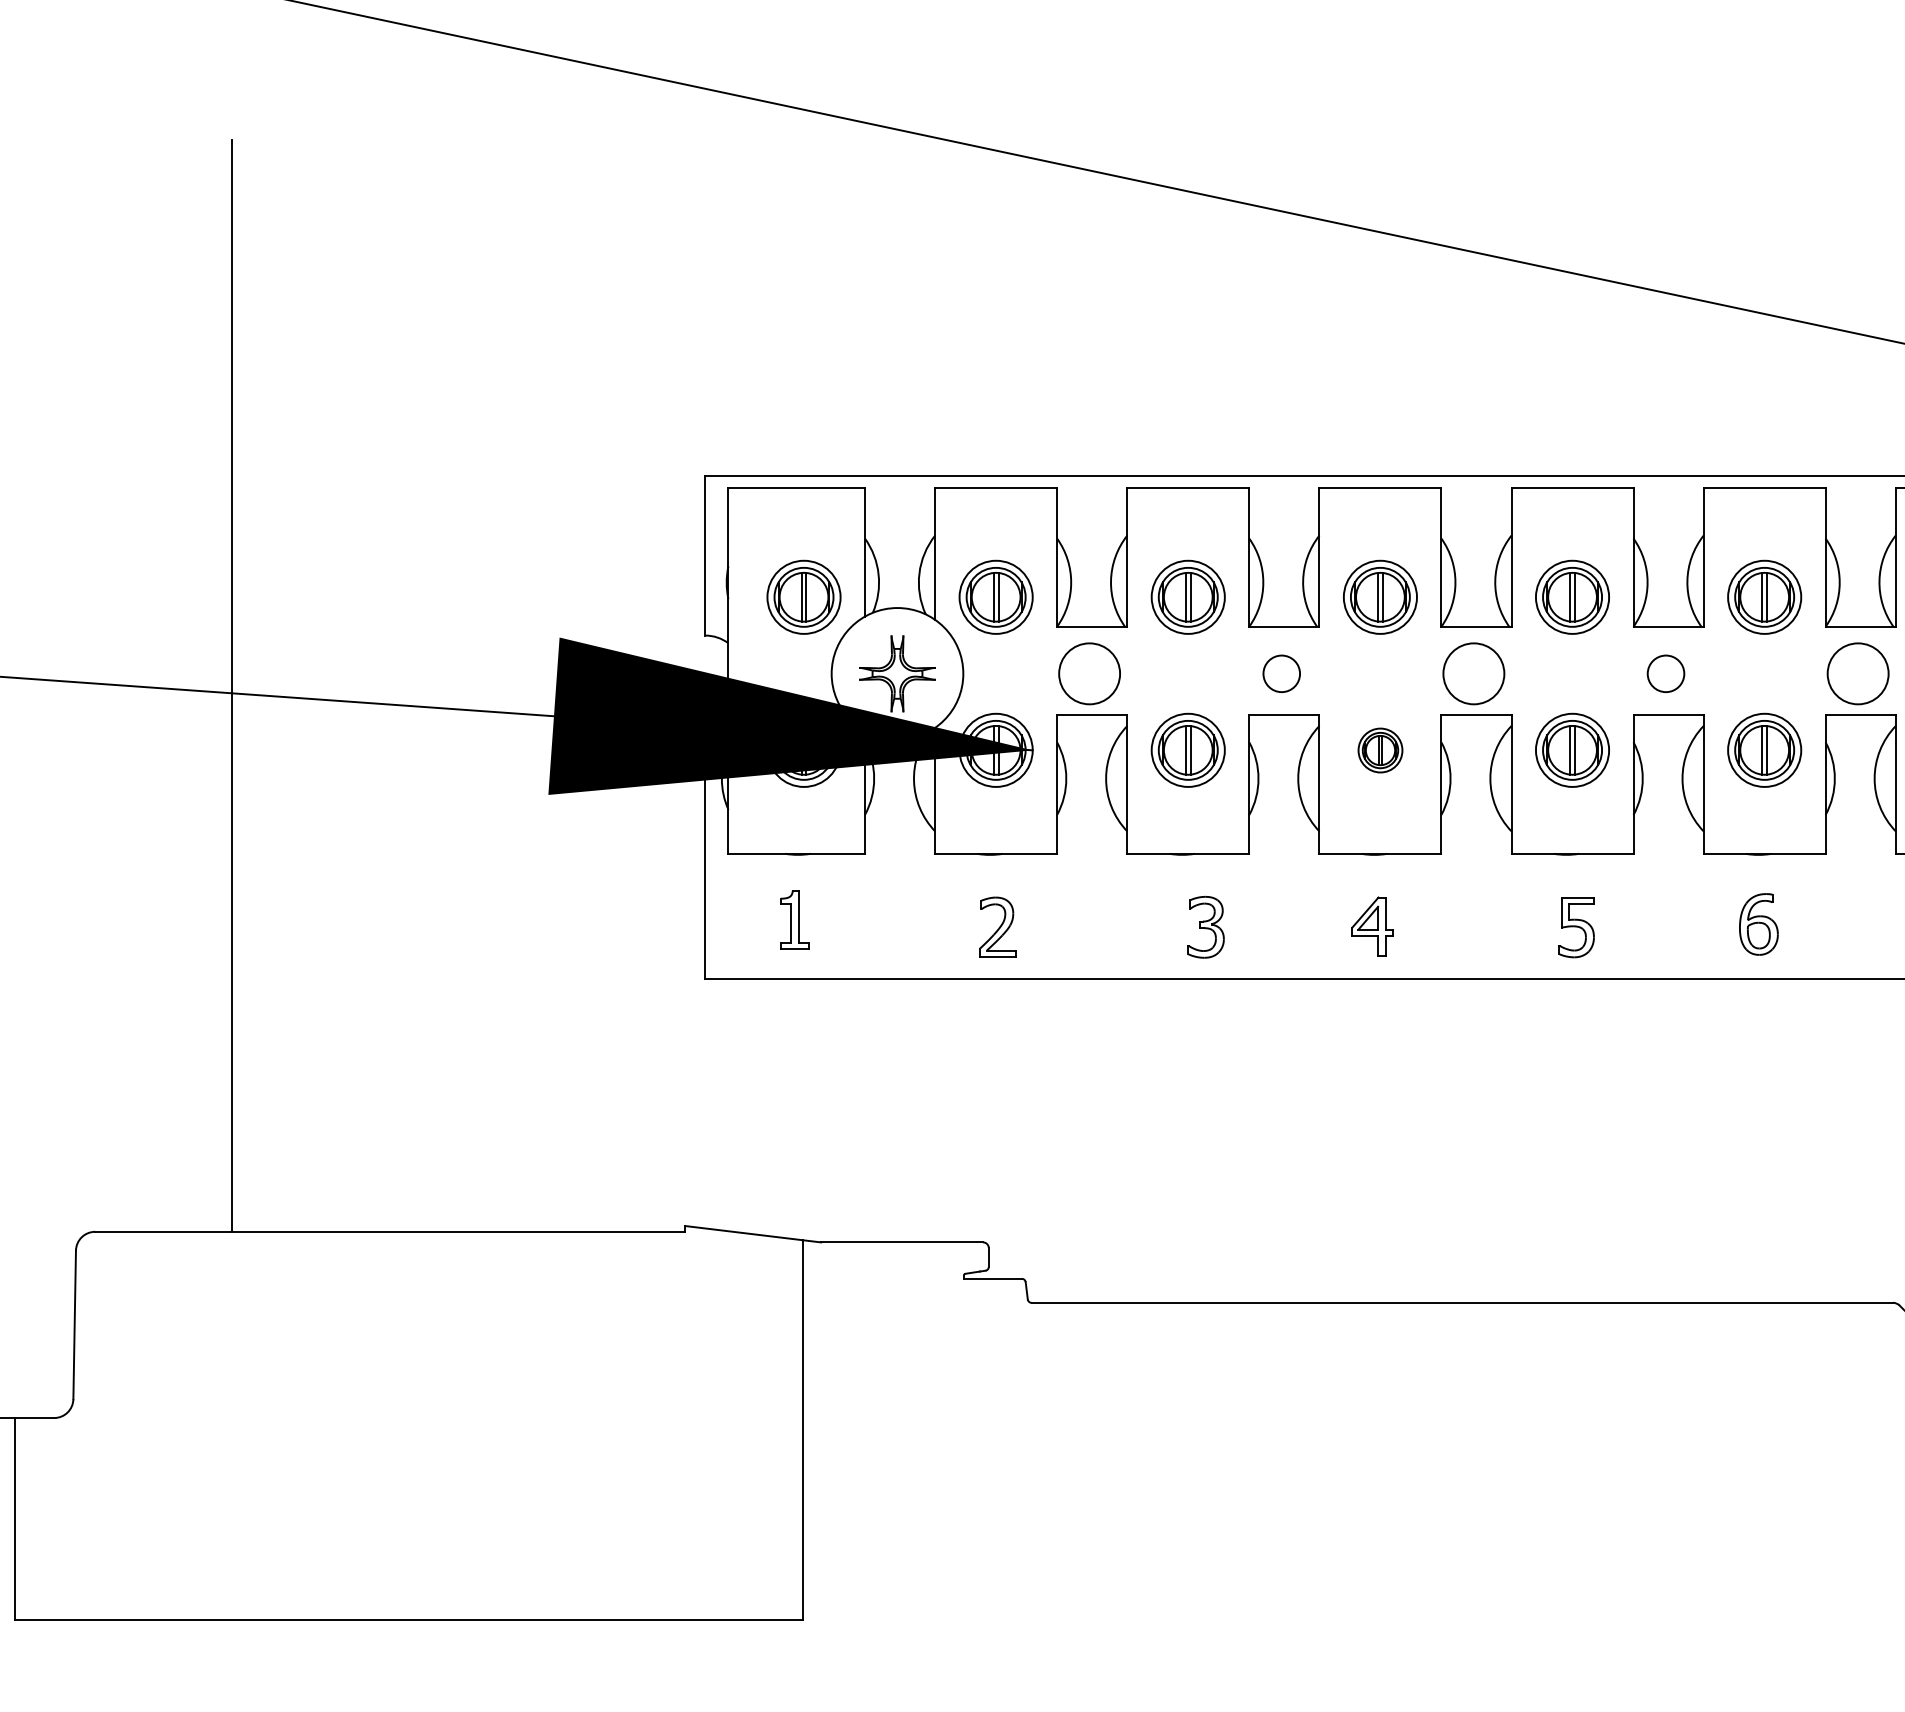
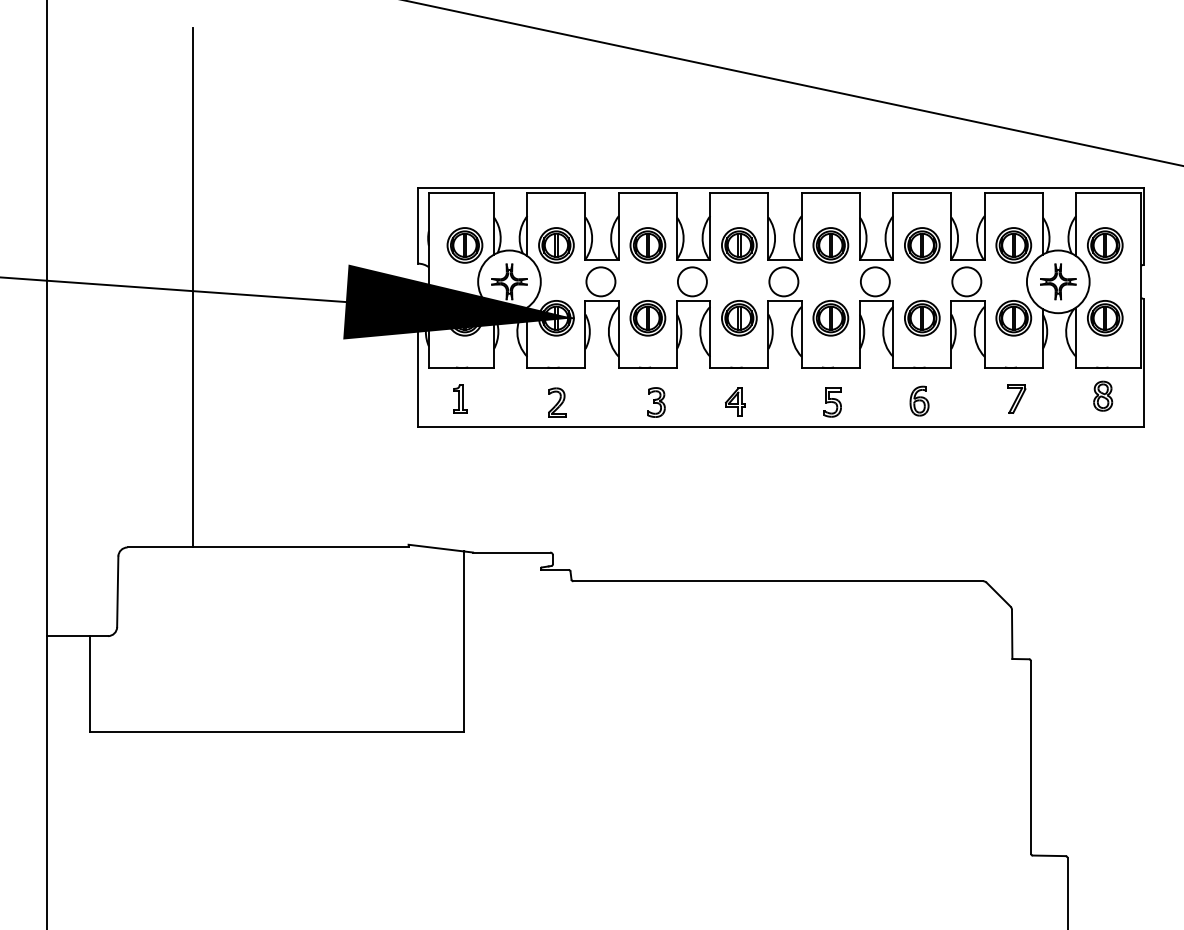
circle: (1279, 673) -> (691, 281), size x1.67
circle: (1664, 673) -> (874, 281), size x1.67
part: (1380, 750) -> (739, 318), size x1.67

